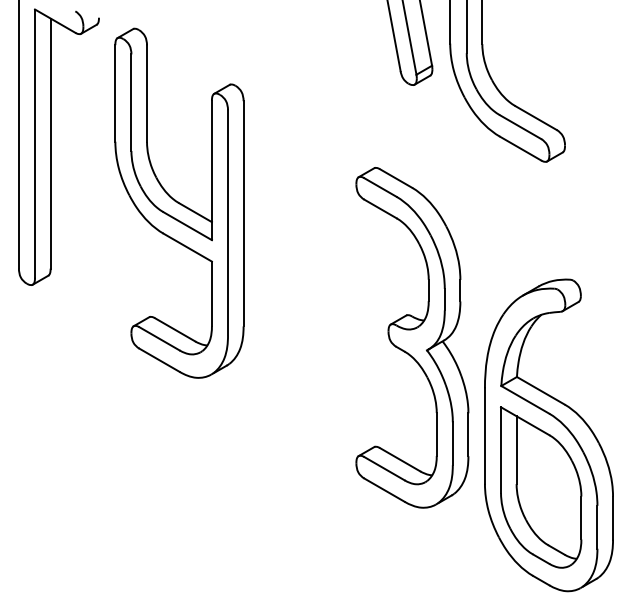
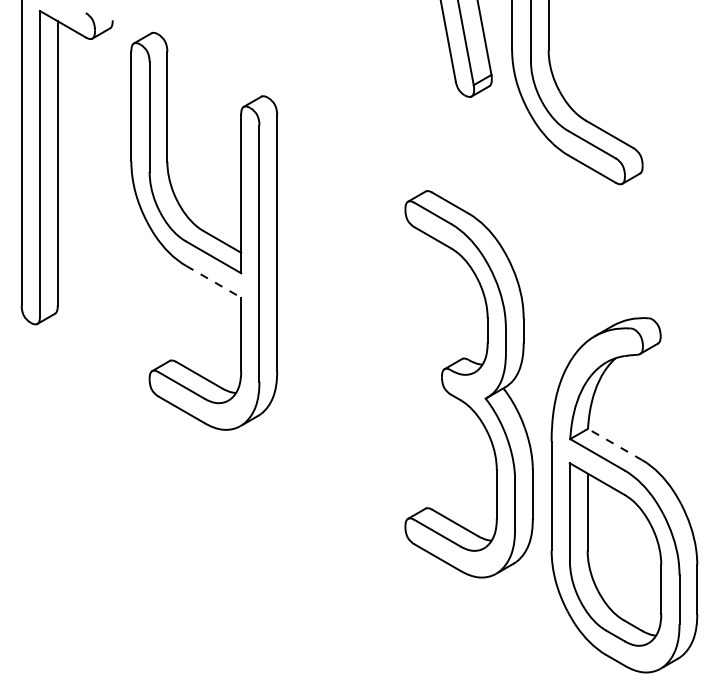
line: (187, 247) -> (213, 281), solid -> dashed
line: (540, 390) -> (614, 444), solid -> dashed

